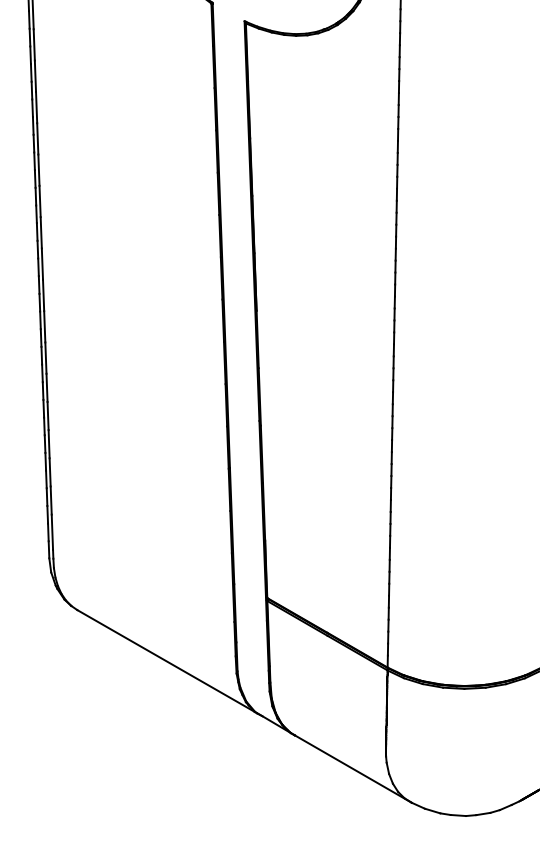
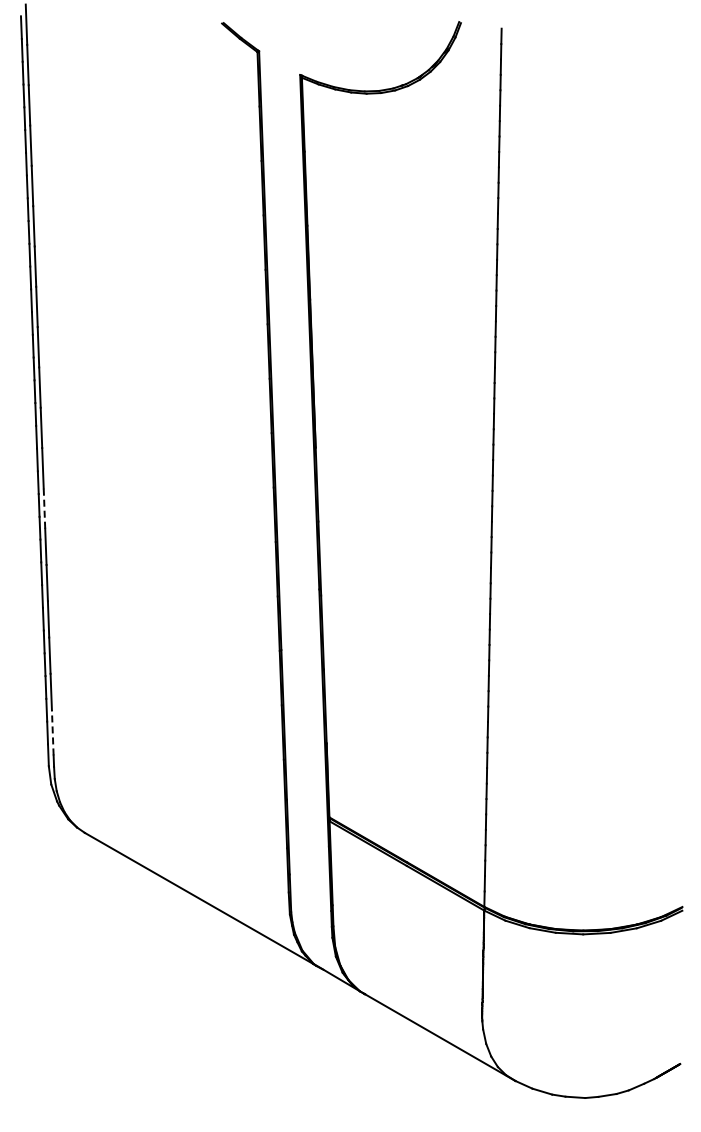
line: (45, 358) -> (44, 508), solid -> dashed
line: (52, 532) -> (52, 732), solid -> dashed

